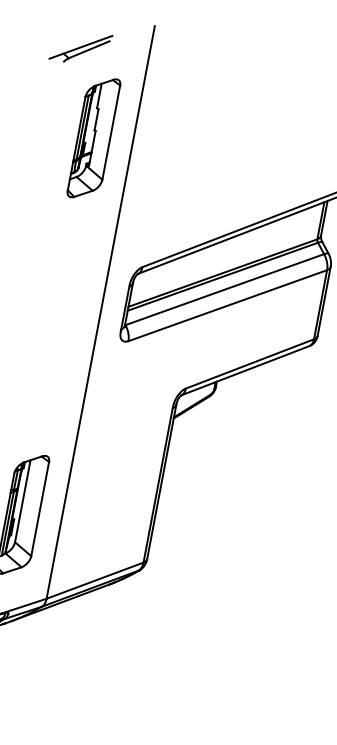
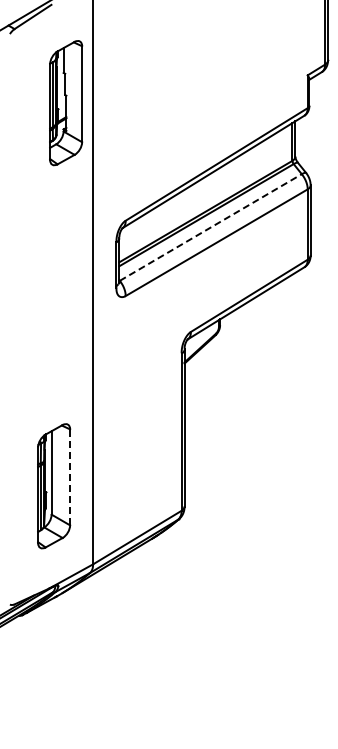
part: (94, 138) -> (66, 103), moved
line: (225, 289) -> (211, 227), solid -> dashed
line: (40, 509) -> (70, 477), solid -> dashed

